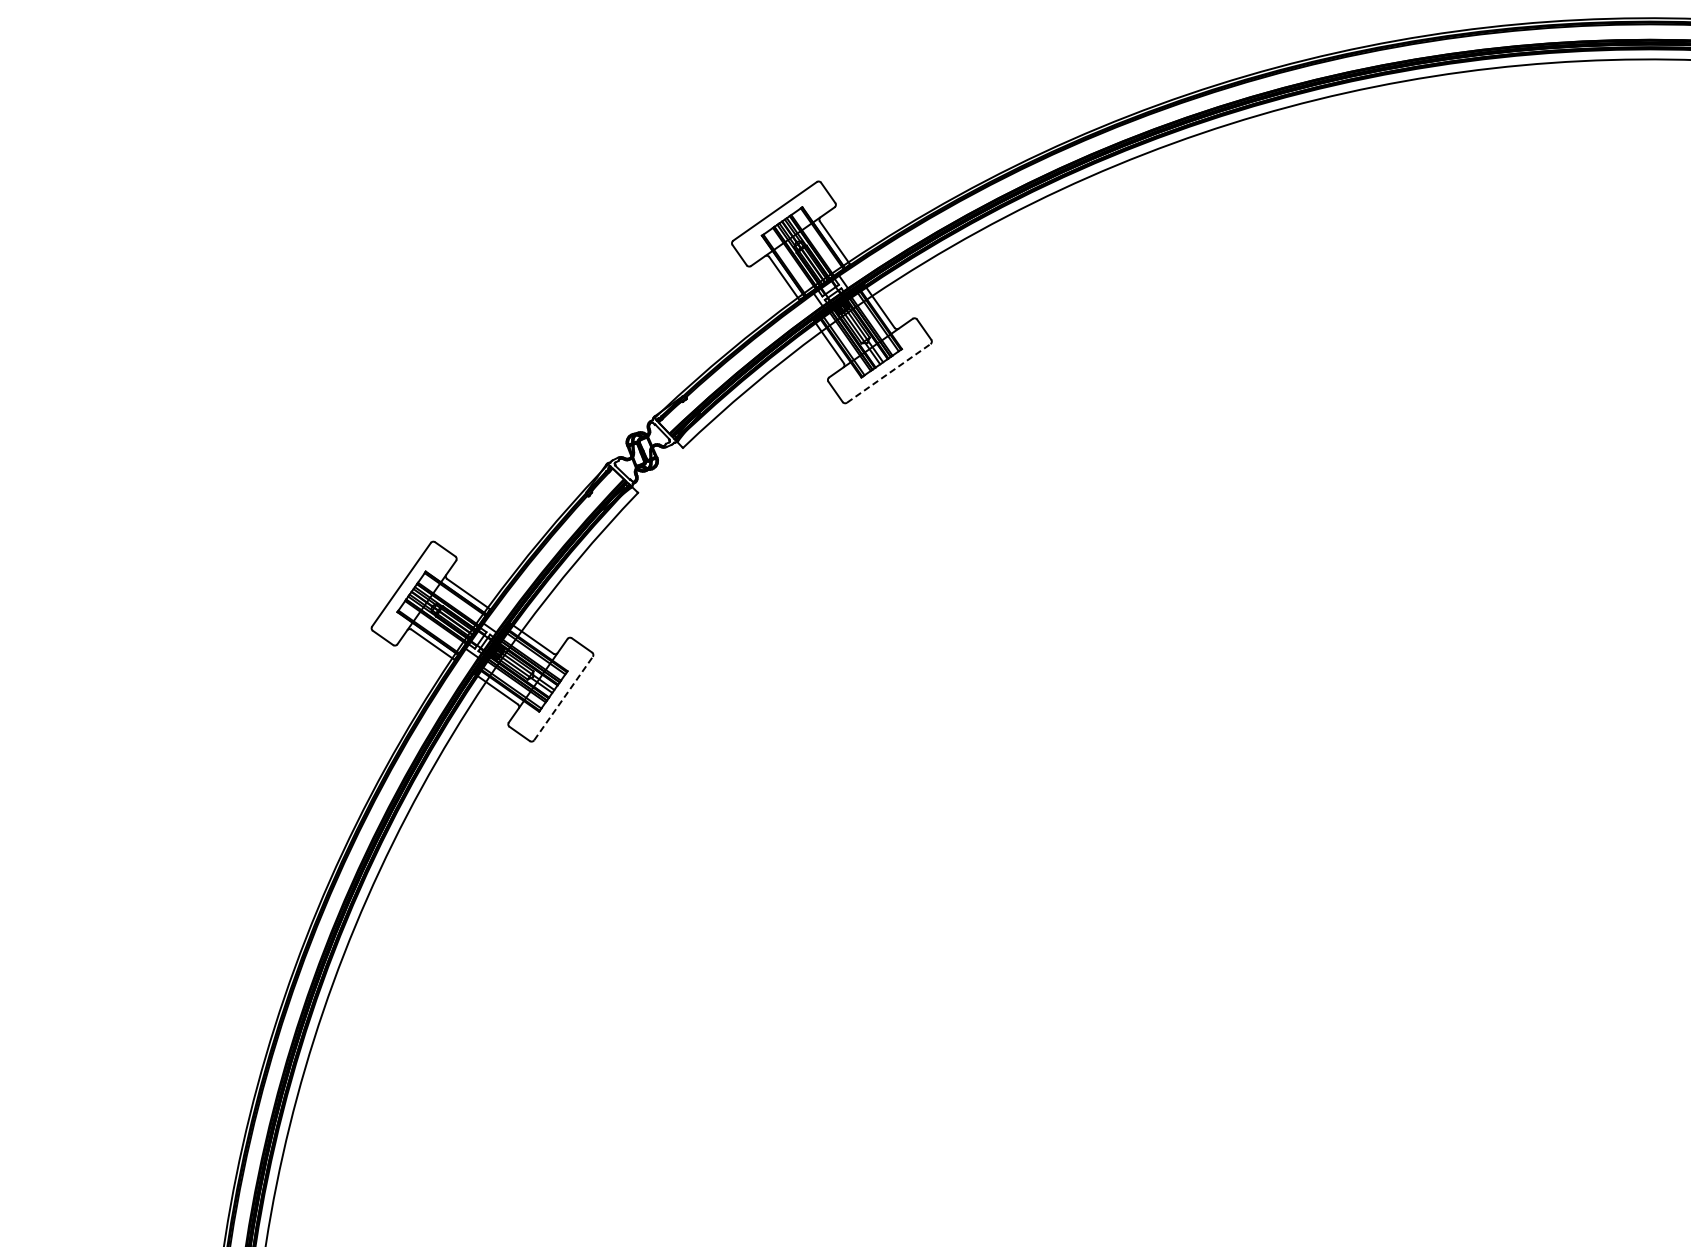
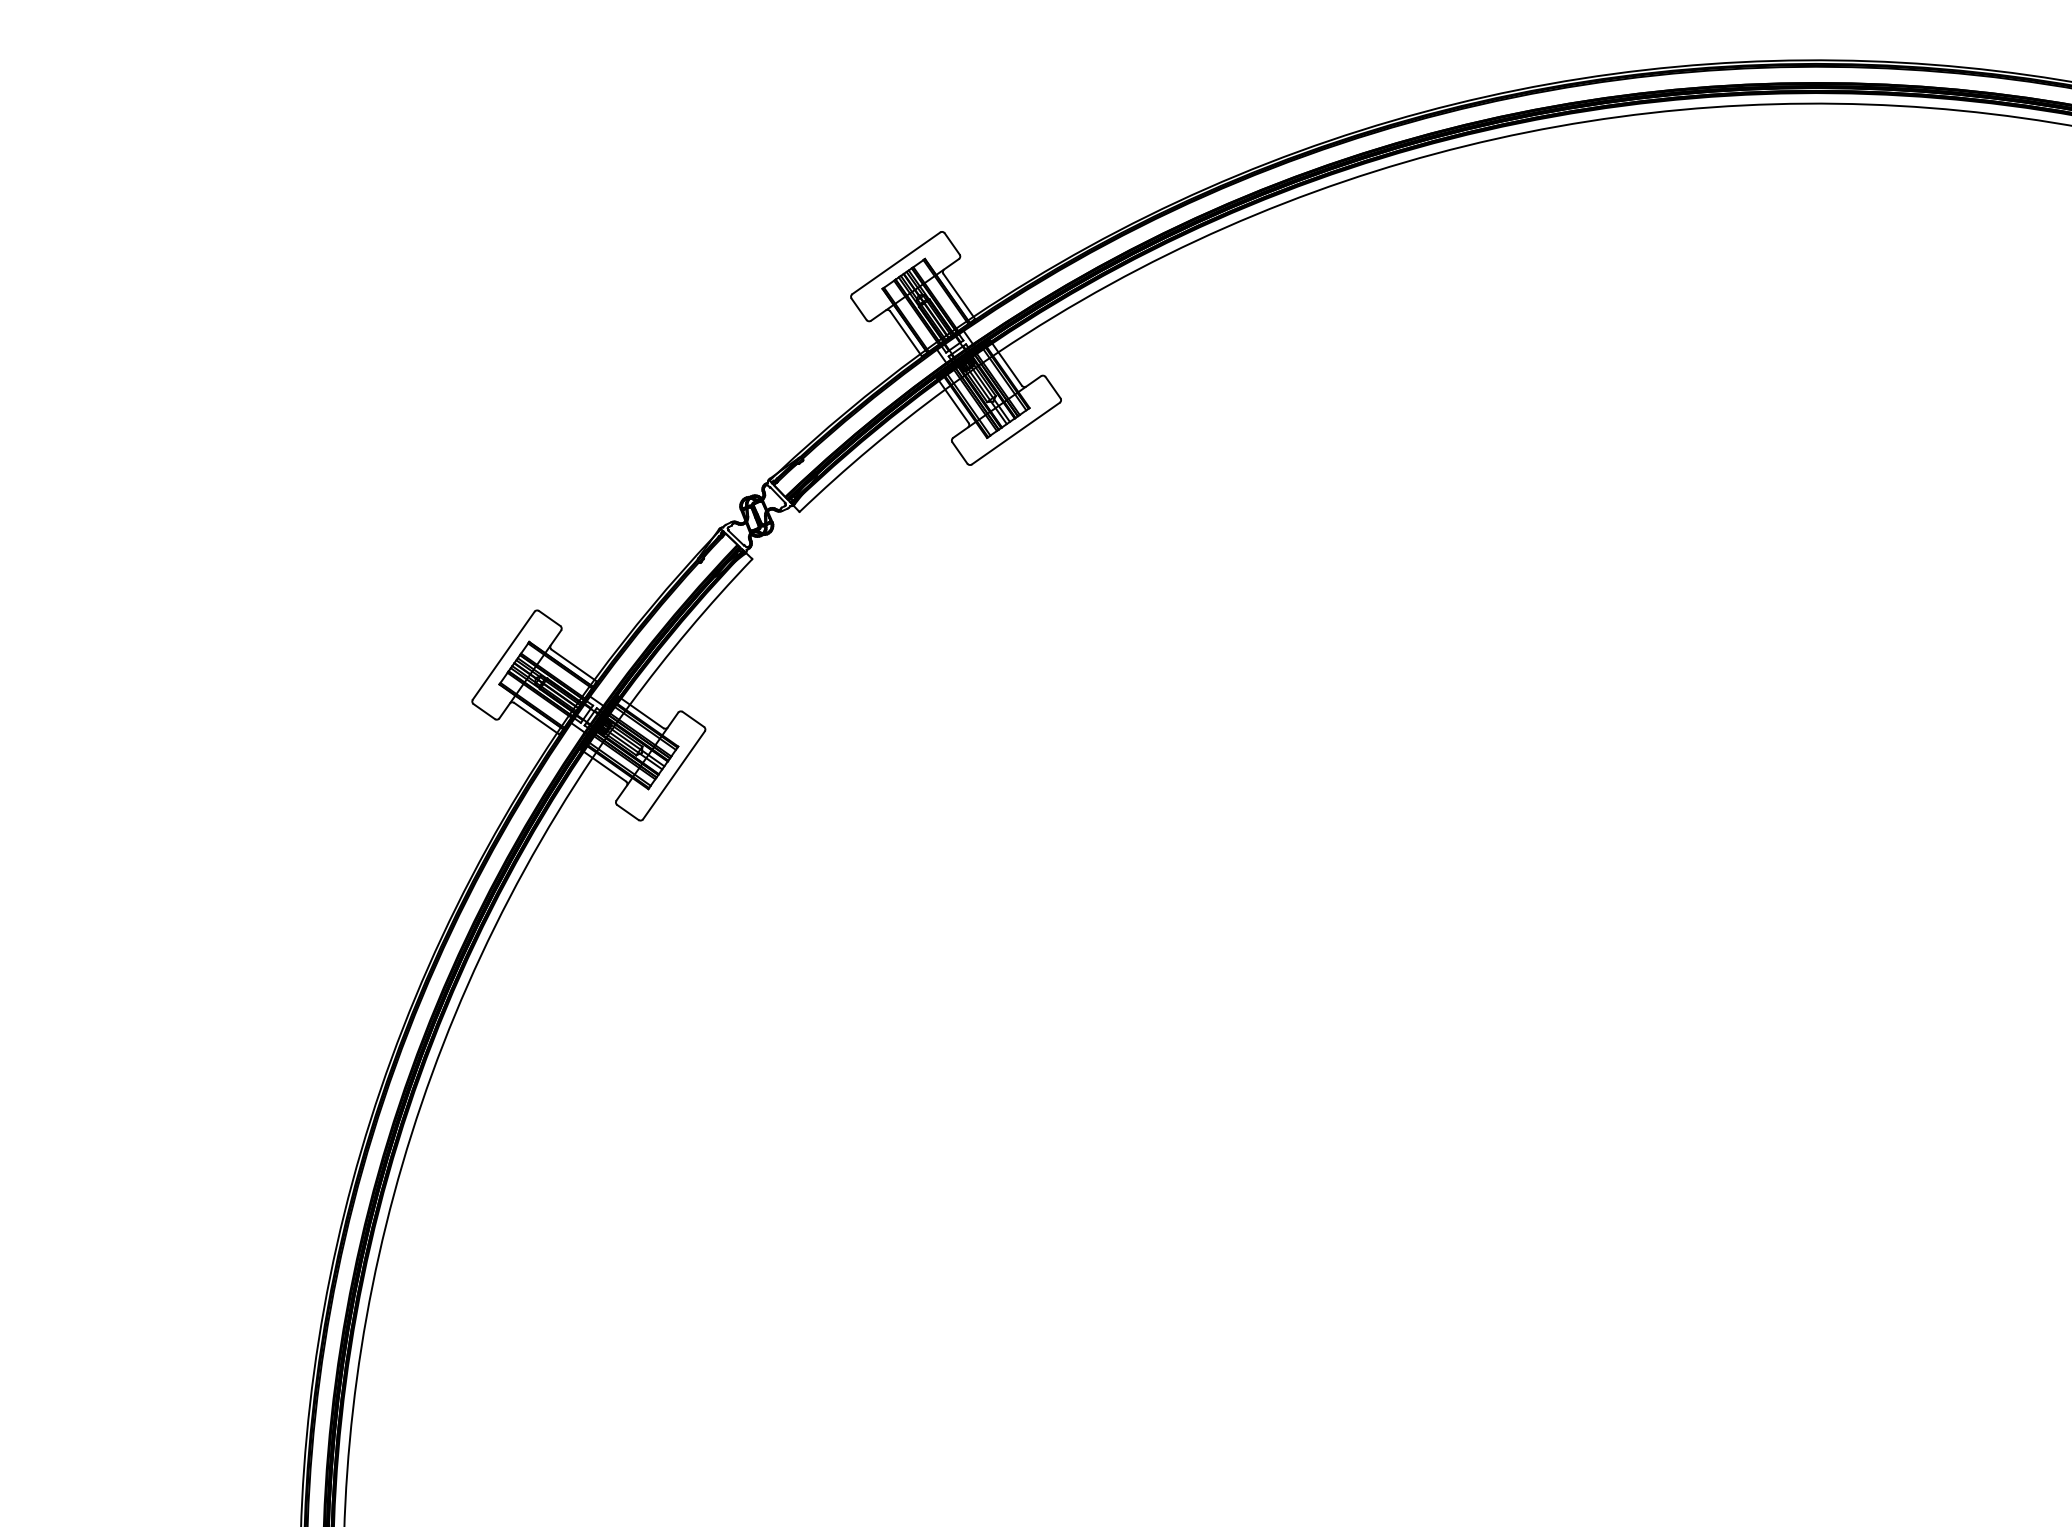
line: (888, 373) -> (1015, 433), dashed -> solid
line: (563, 698) -> (673, 775), dashed -> solid

